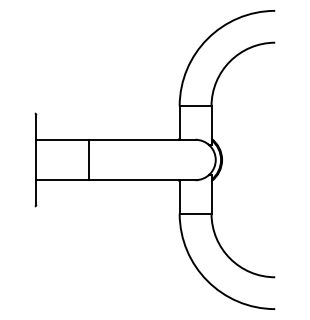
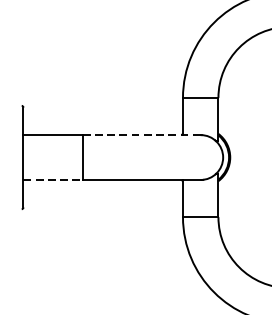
line: (142, 139) -> (141, 134), solid -> dashed
line: (62, 180) -> (52, 180), solid -> dashed

